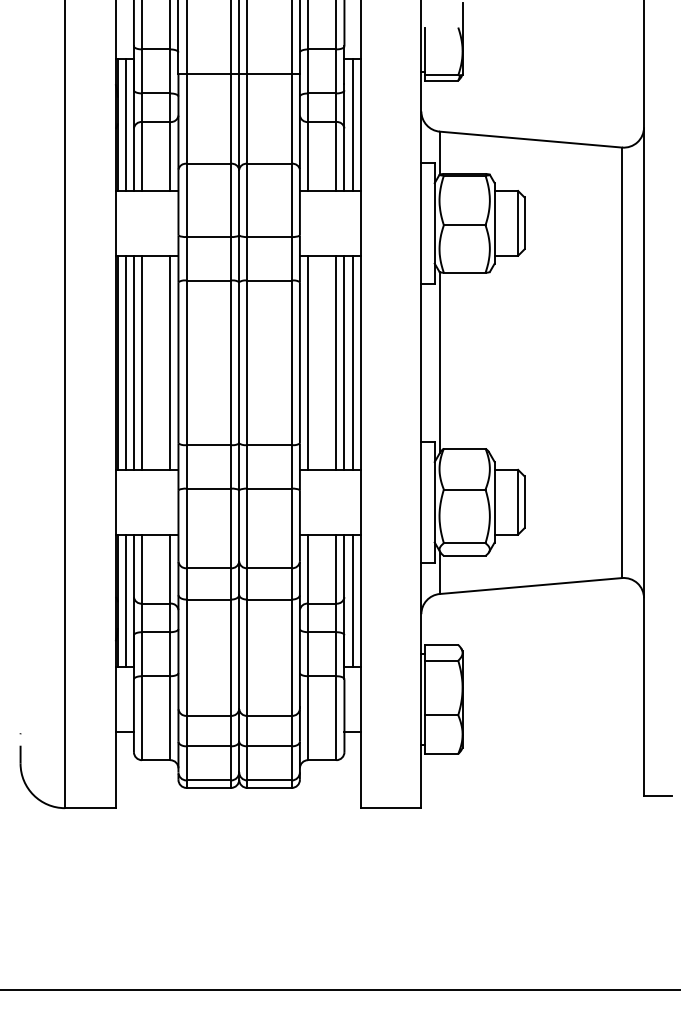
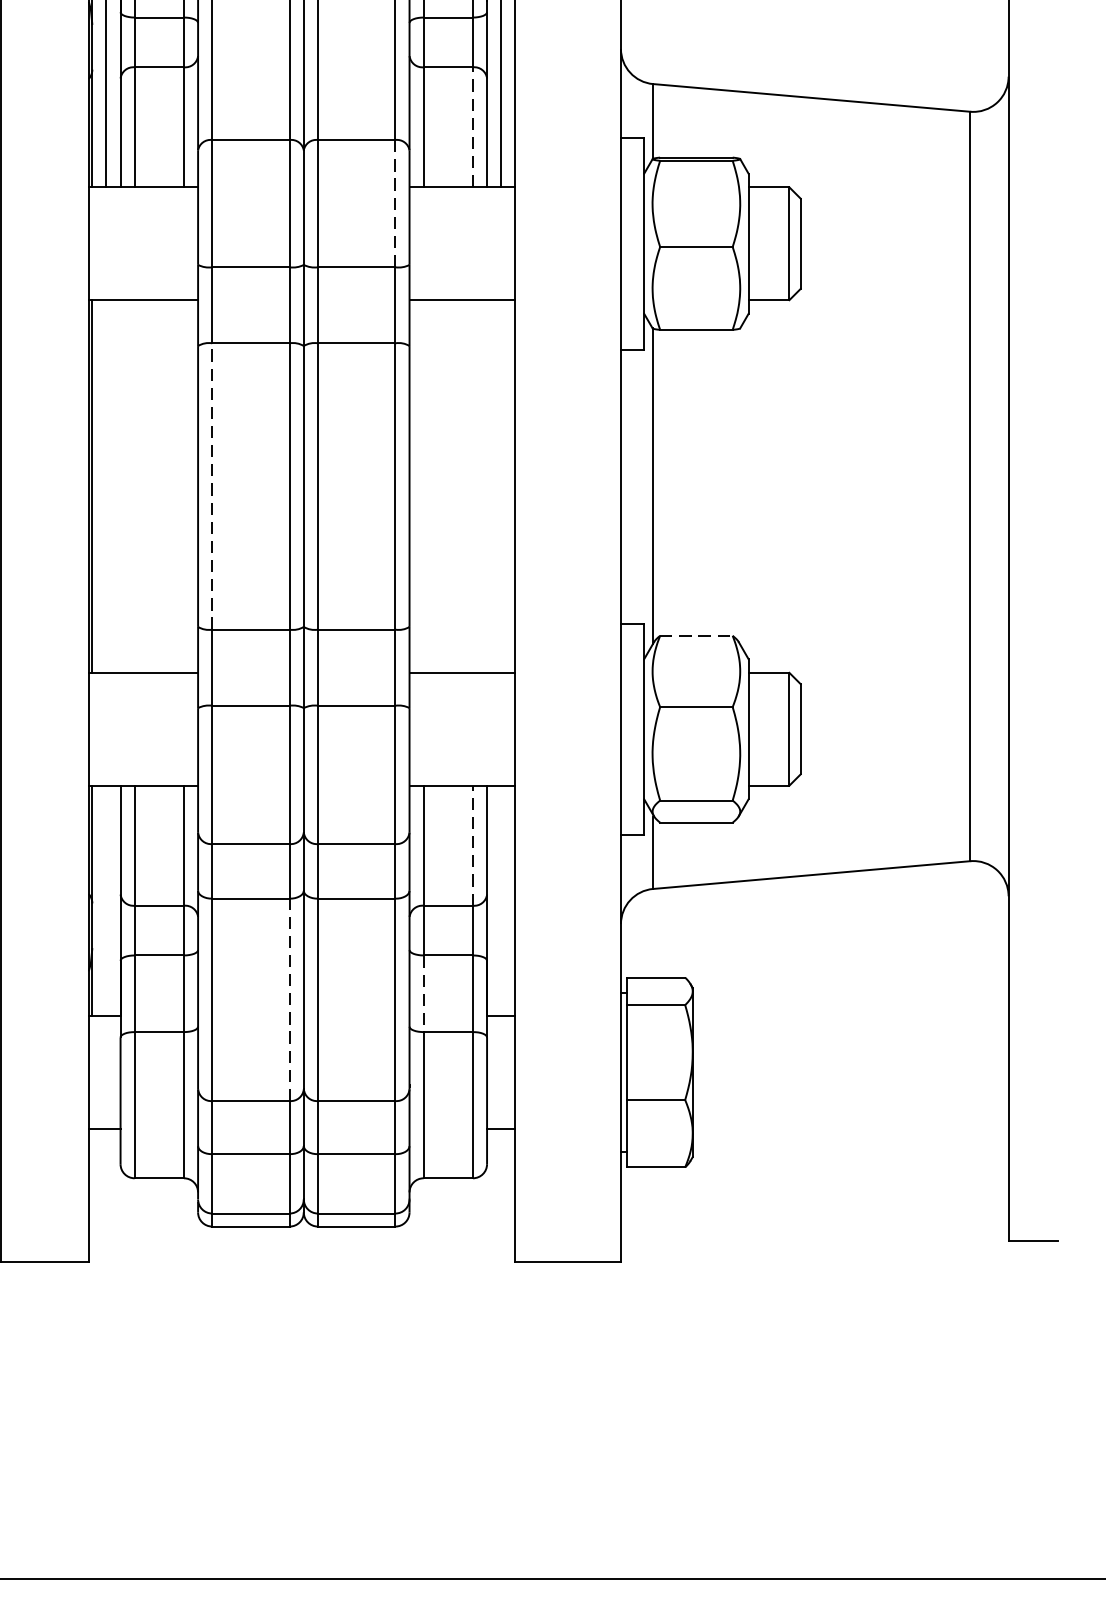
line: (336, 156) -> (473, 127), solid -> dashed
line: (291, 200) -> (394, 203), solid -> dashed
line: (125, 362) -> (105, 485), removed
line: (133, 362) -> (119, 485), removed
line: (142, 362) -> (135, 485), removed
line: (170, 362) -> (184, 485), removed
line: (186, 362) -> (212, 485), solid -> dashed
line: (308, 362) -> (424, 485), removed
line: (336, 362) -> (473, 485), removed
line: (344, 362) -> (487, 485), removed
line: (352, 362) -> (501, 485), removed
line: (464, 448) -> (696, 635), solid -> dashed
line: (336, 568) -> (473, 844), solid -> dashed
line: (125, 600) -> (105, 900), removed
line: (352, 600) -> (501, 900), removed
line: (308, 654) -> (424, 994), solid -> dashed
line: (231, 657) -> (290, 999), solid -> dashed

